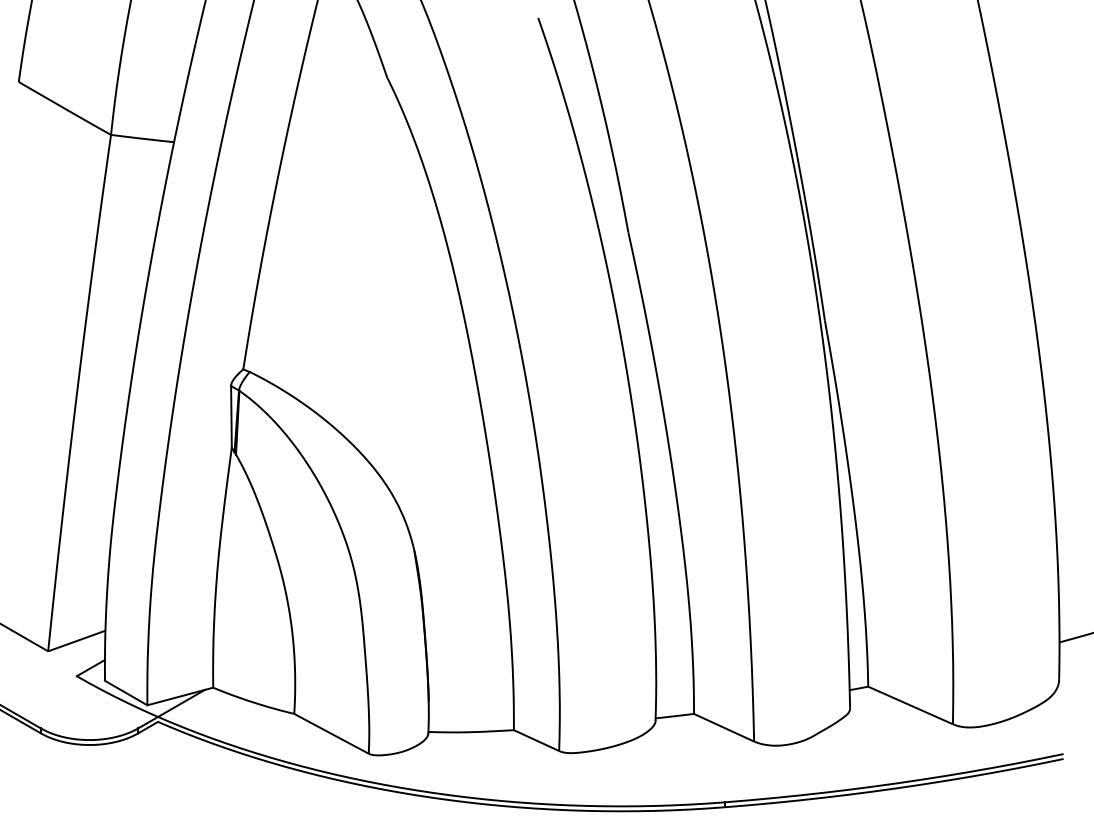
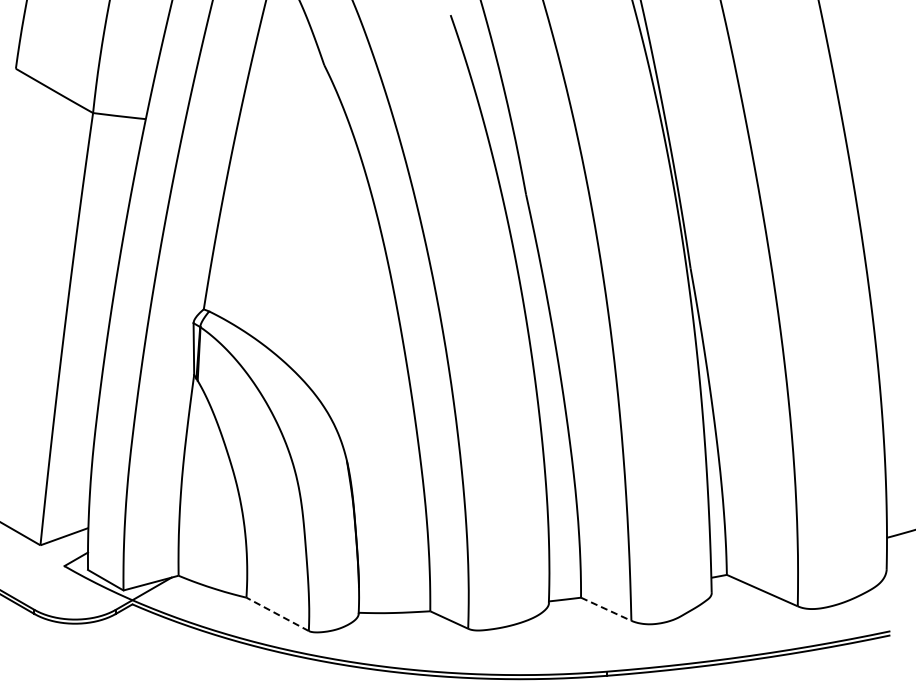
line: (723, 728) -> (605, 609), solid -> dashed
line: (331, 733) -> (277, 614), solid -> dashed

